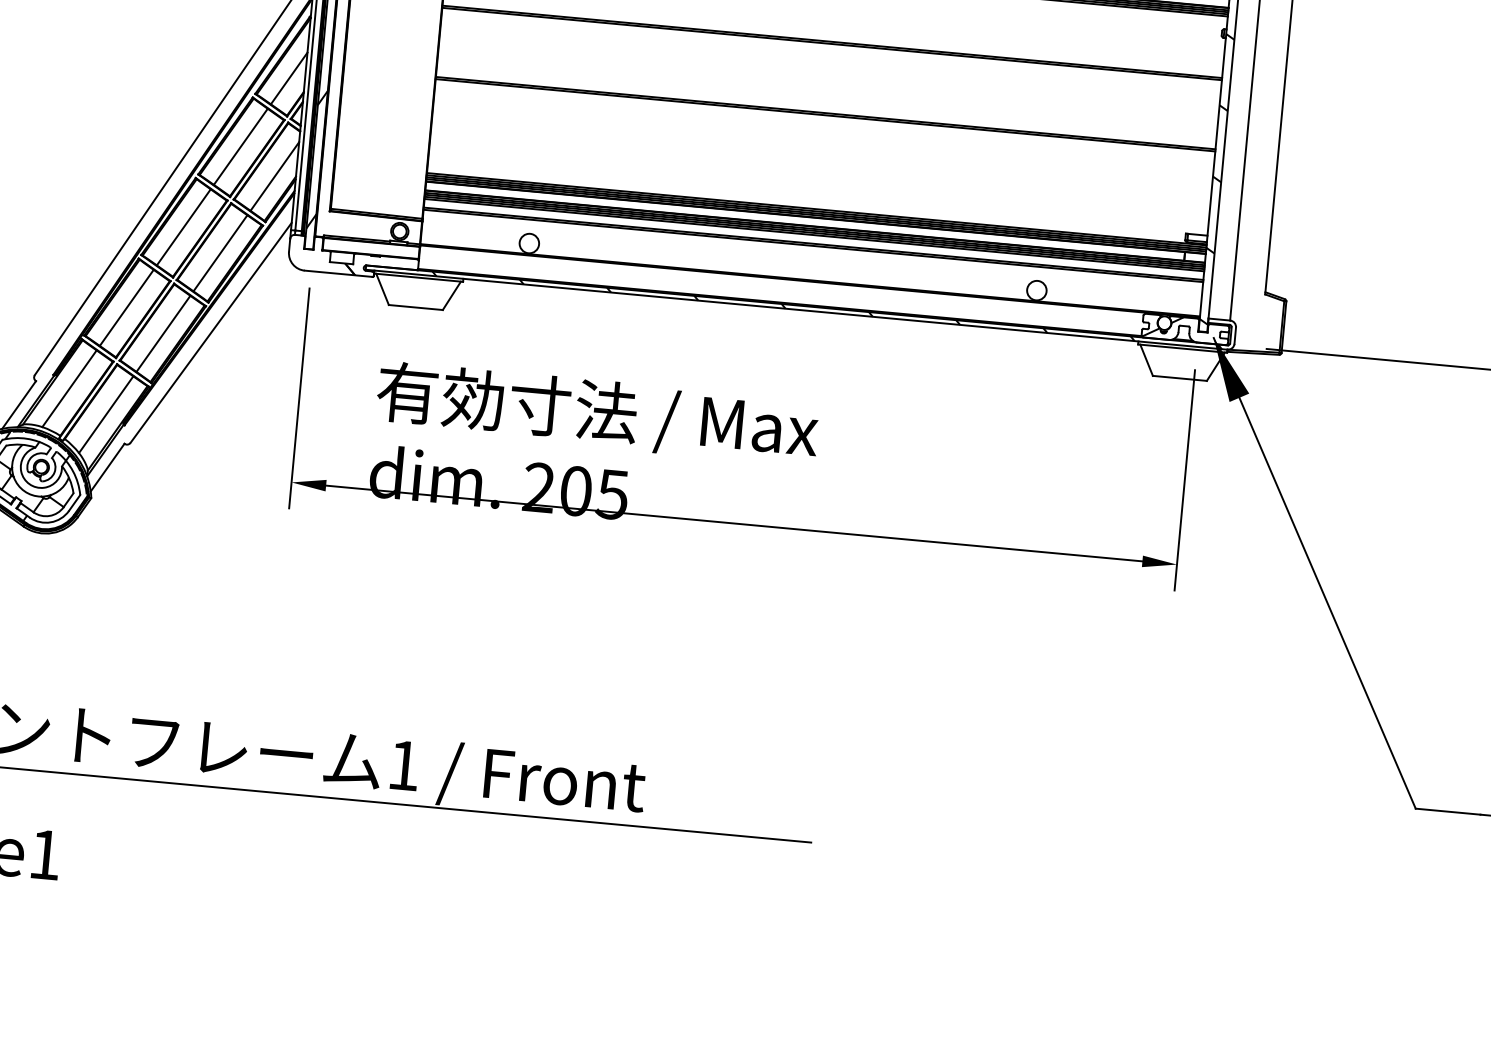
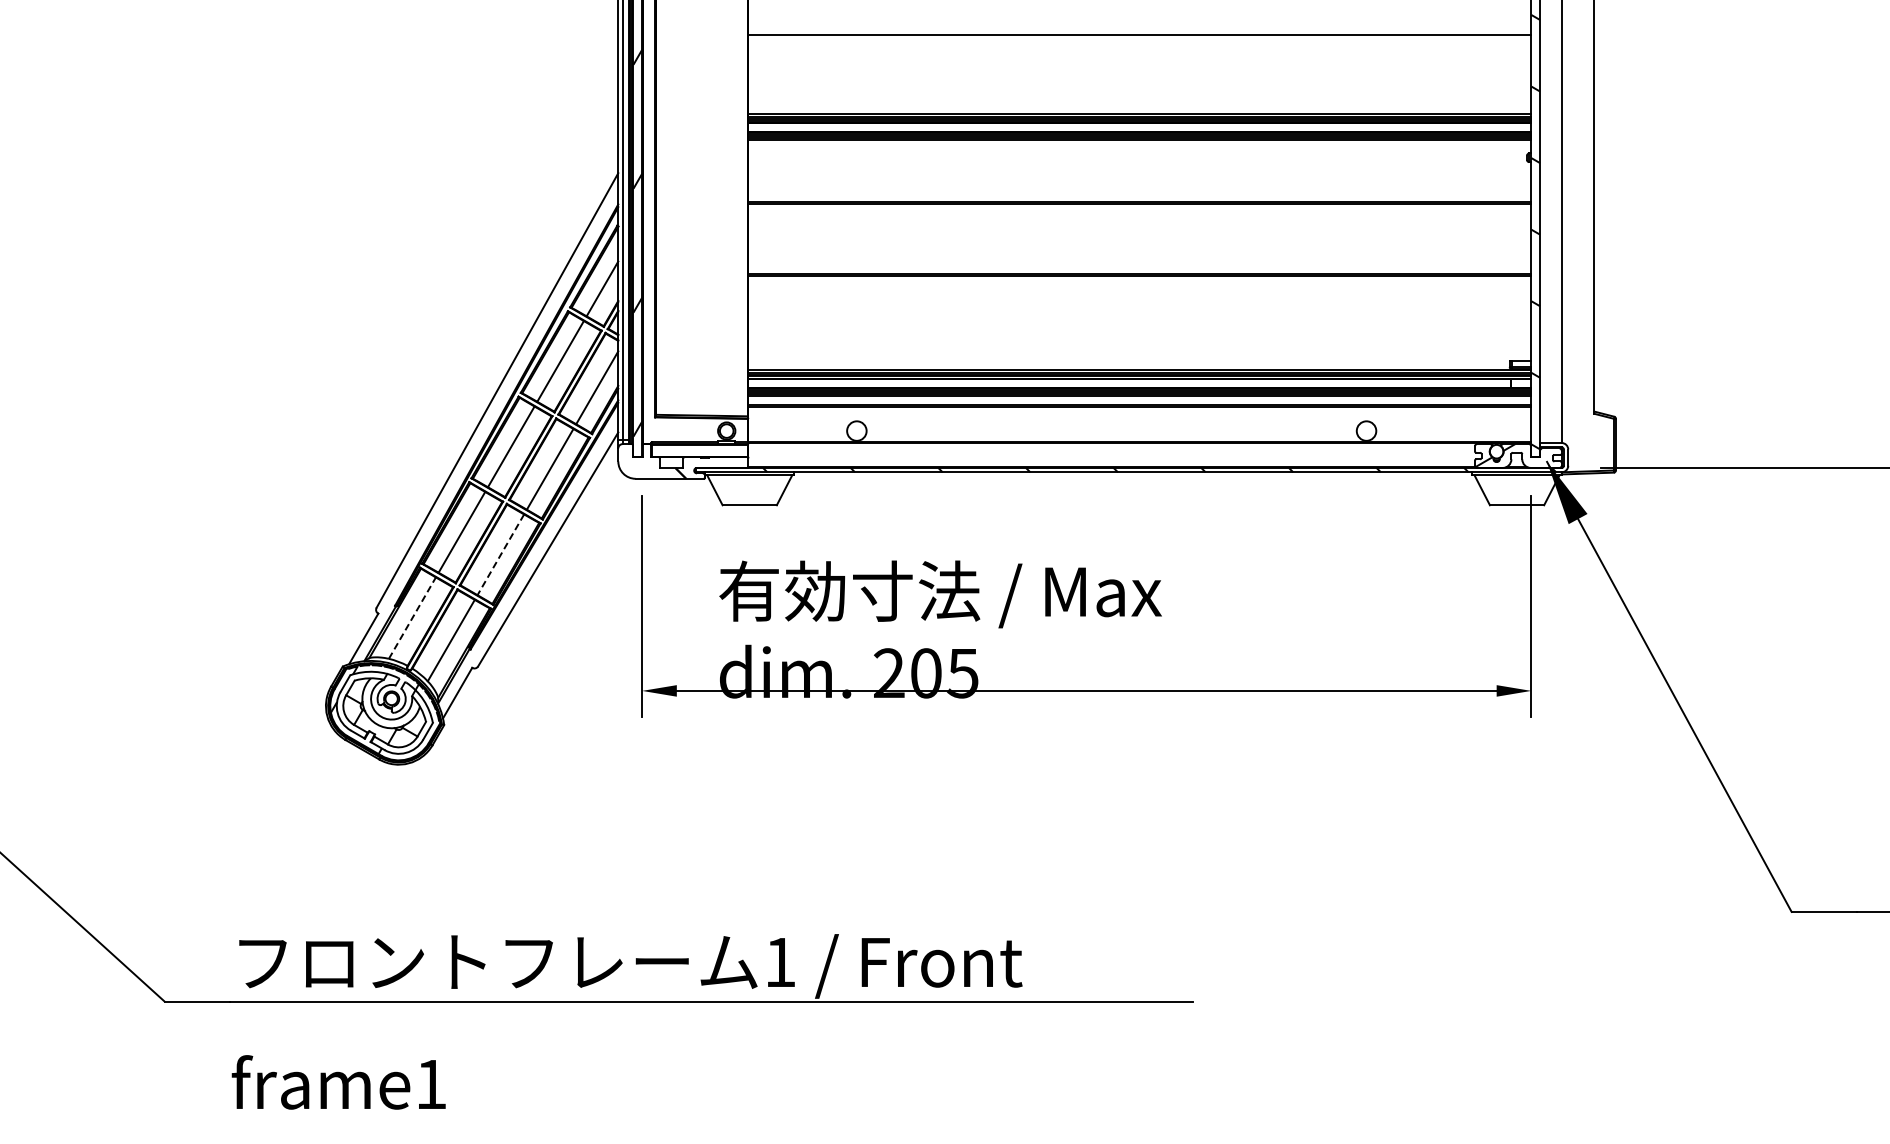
line: (163, 333) -> (500, 554), solid -> dashed
line: (69, 389) -> (412, 618), solid -> dashed

